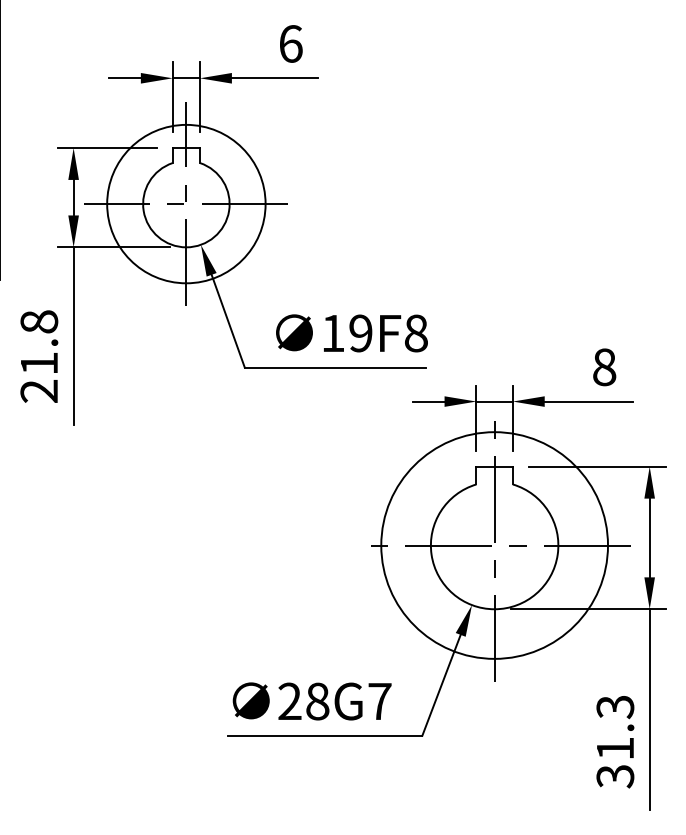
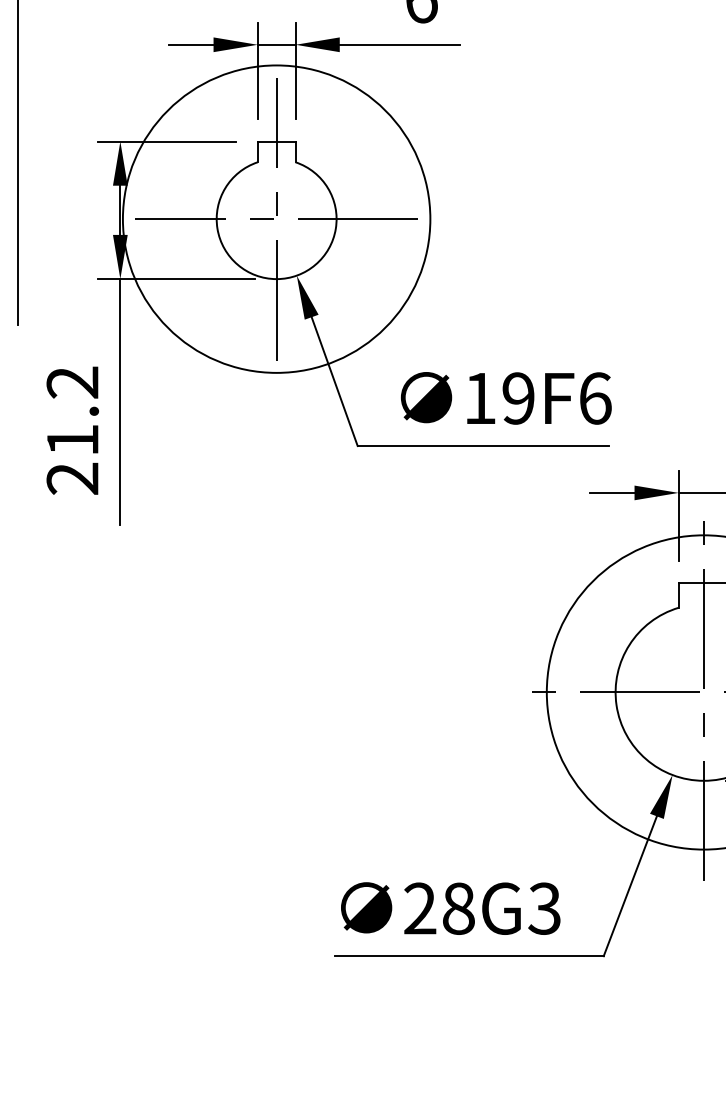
circle: (186, 203) -> (276, 218), size x1.4
text: (39, 321) -> (73, 381), 21.8 -> 21.2
text: (416, 333) -> (595, 398), 19F8 -> 19F6
text: (379, 701) -> (544, 908), 28G7 -> 28G3

